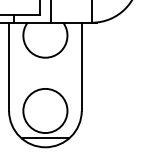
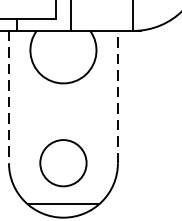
line: (81, 66) -> (117, 96), solid -> dashed
line: (9, 67) -> (9, 98), solid -> dashed
circle: (45, 110) -> (63, 162), size x0.7

